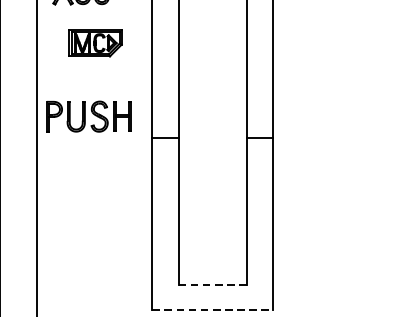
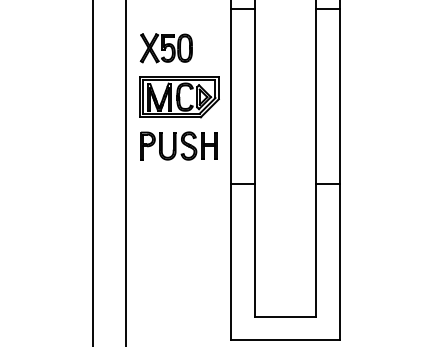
part: (95, 43) -> (179, 97), size x1.67
part: (88, 116) -> (178, 145), moved
line: (212, 285) -> (285, 317), dashed -> solid
line: (212, 309) -> (285, 339), dashed -> solid

